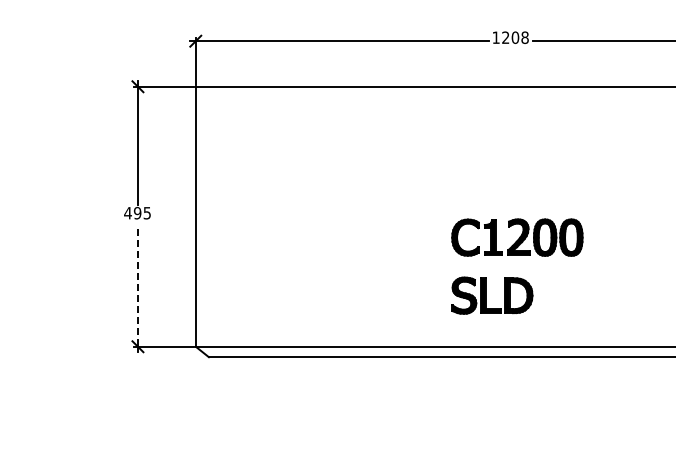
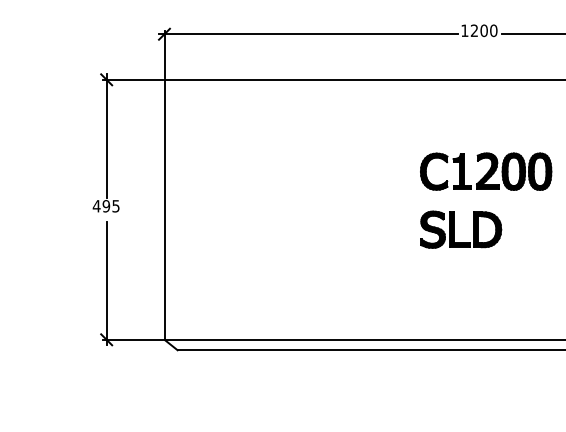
text: (524, 37) -> (493, 30), 1208 -> 1200
part: (517, 255) -> (486, 189), moved
line: (137, 288) -> (106, 281), dashed -> solid

